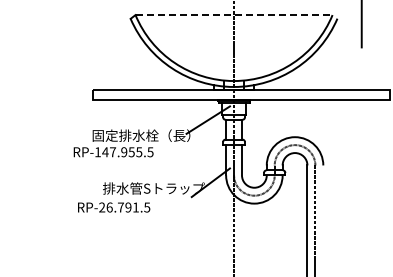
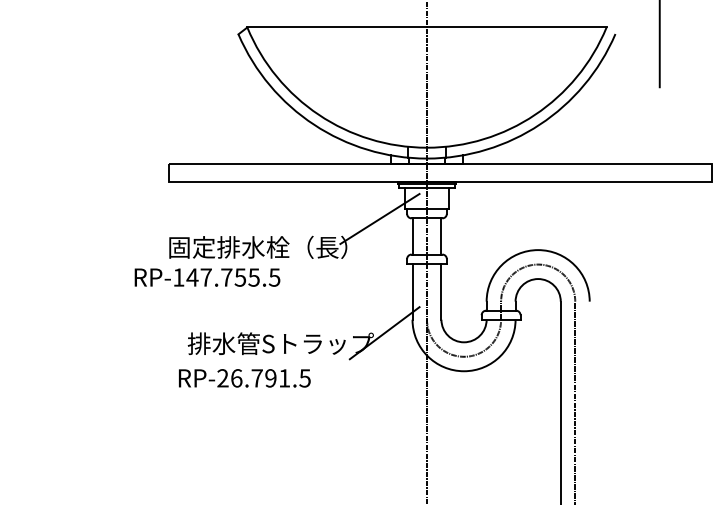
line: (234, 15) -> (427, 28), dashed -> solid
text: (124, 152) -> (227, 278), RP-147.955.5 -> RP-147.755.5
text: (114, 207) -> (245, 378), moved

